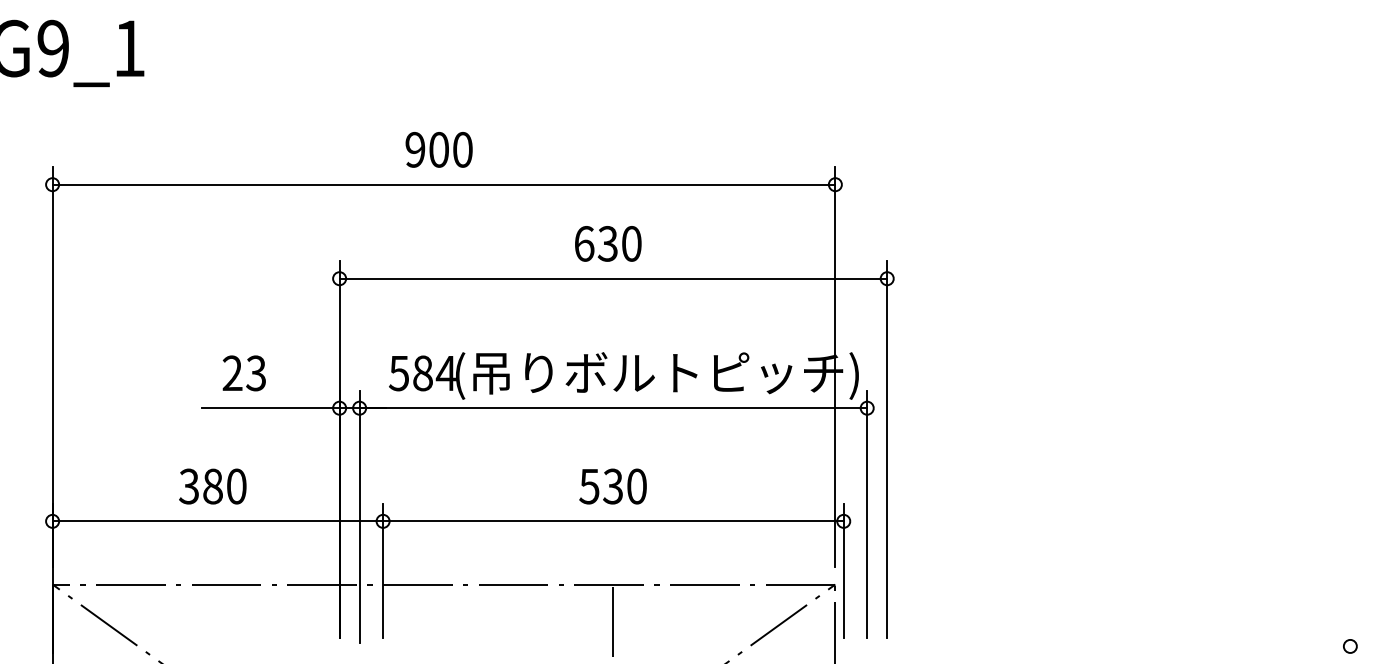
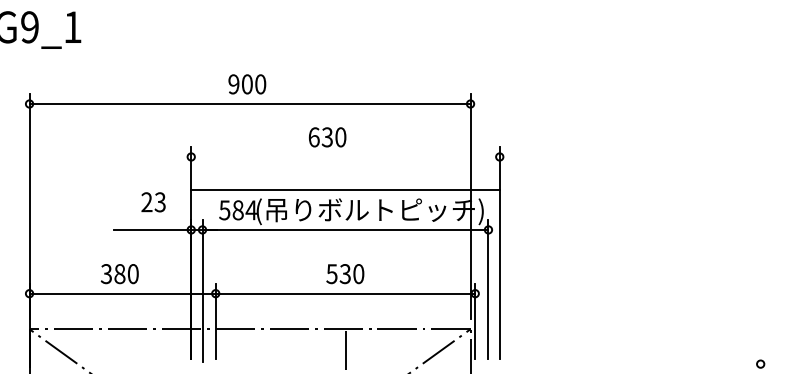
text: (608, 244) -> (327, 137), moved
line: (613, 277) -> (345, 189), moved
text: (244, 373) -> (153, 202), moved

